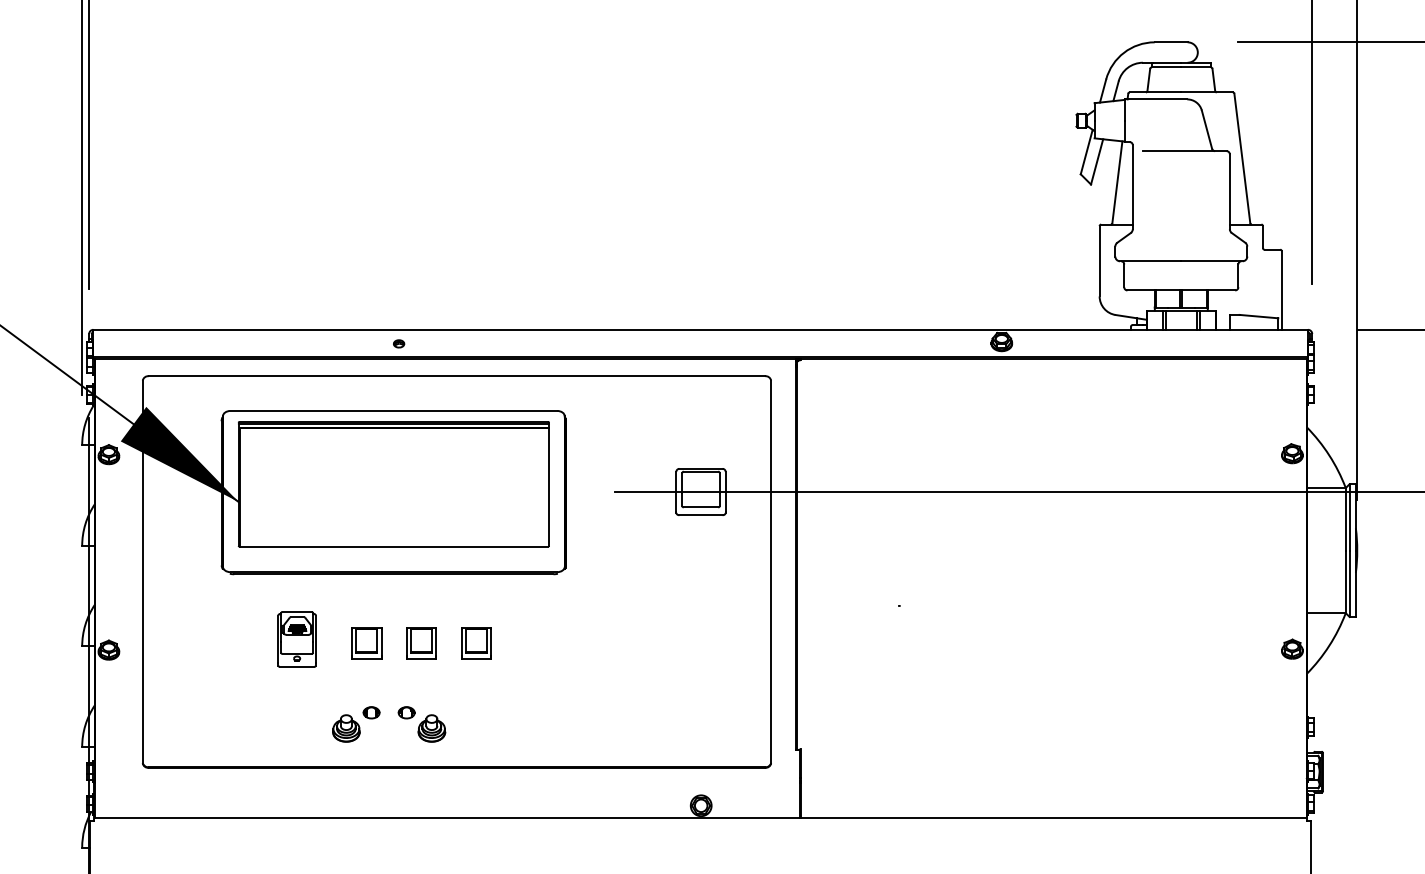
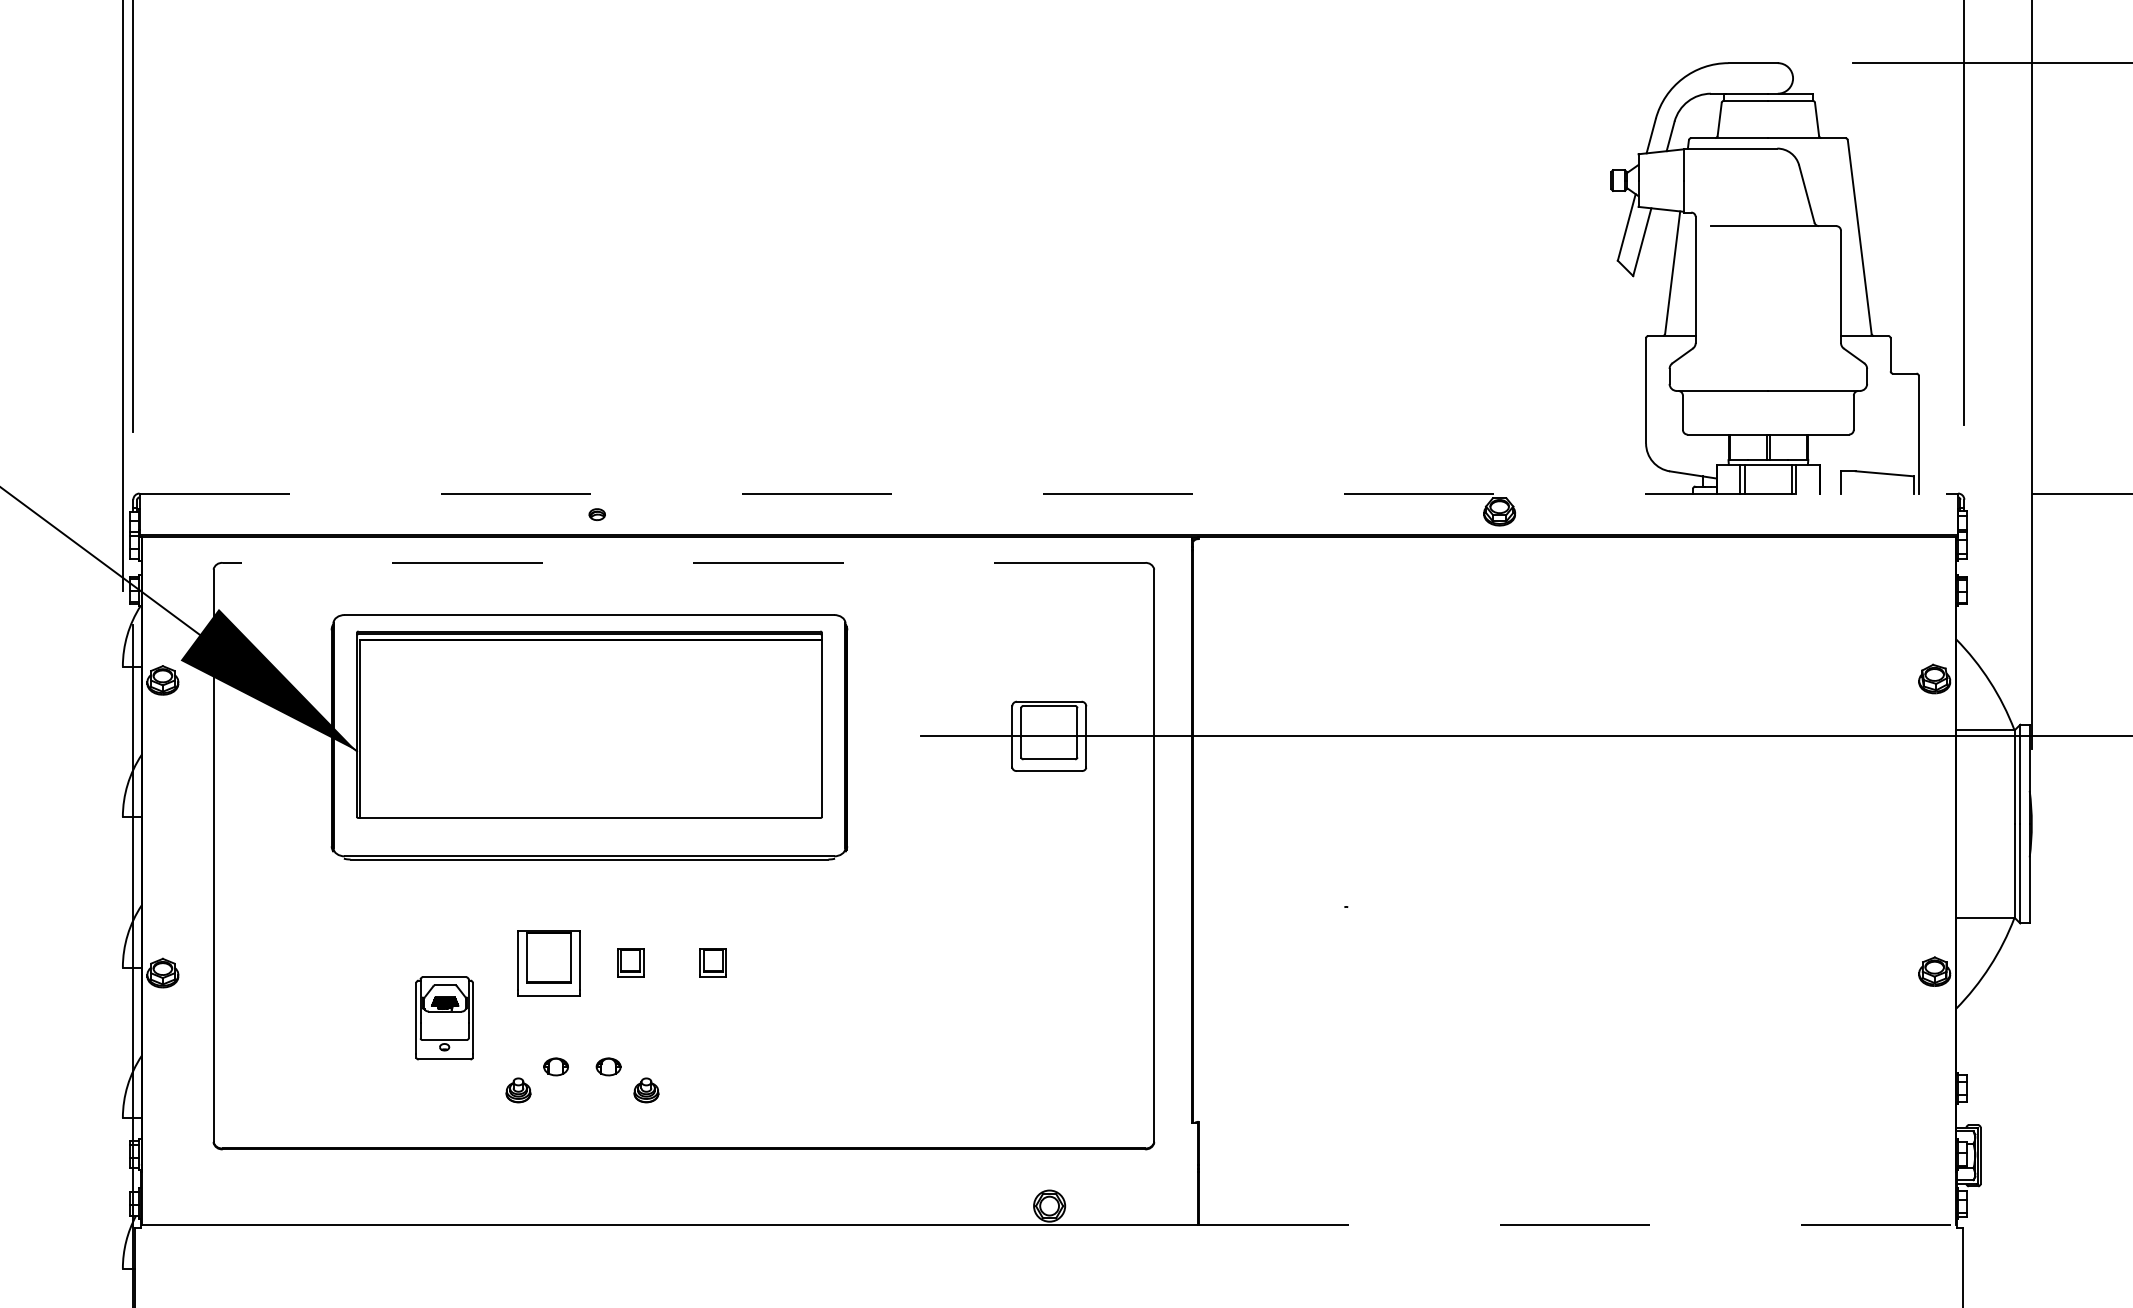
line: (701, 329) -> (1050, 493), solid -> dashed
line: (456, 376) -> (683, 563), solid -> dashed
part: (296, 639) -> (443, 1018), moved
part: (366, 643) -> (548, 963), size x1.4
part: (421, 643) -> (630, 963), size x0.6
part: (476, 643) -> (713, 963), size x0.6
part: (346, 728) -> (518, 1090), size x0.6
part: (431, 728) -> (645, 1090), size x0.6
line: (1053, 818) -> (1577, 1225), solid -> dashed

